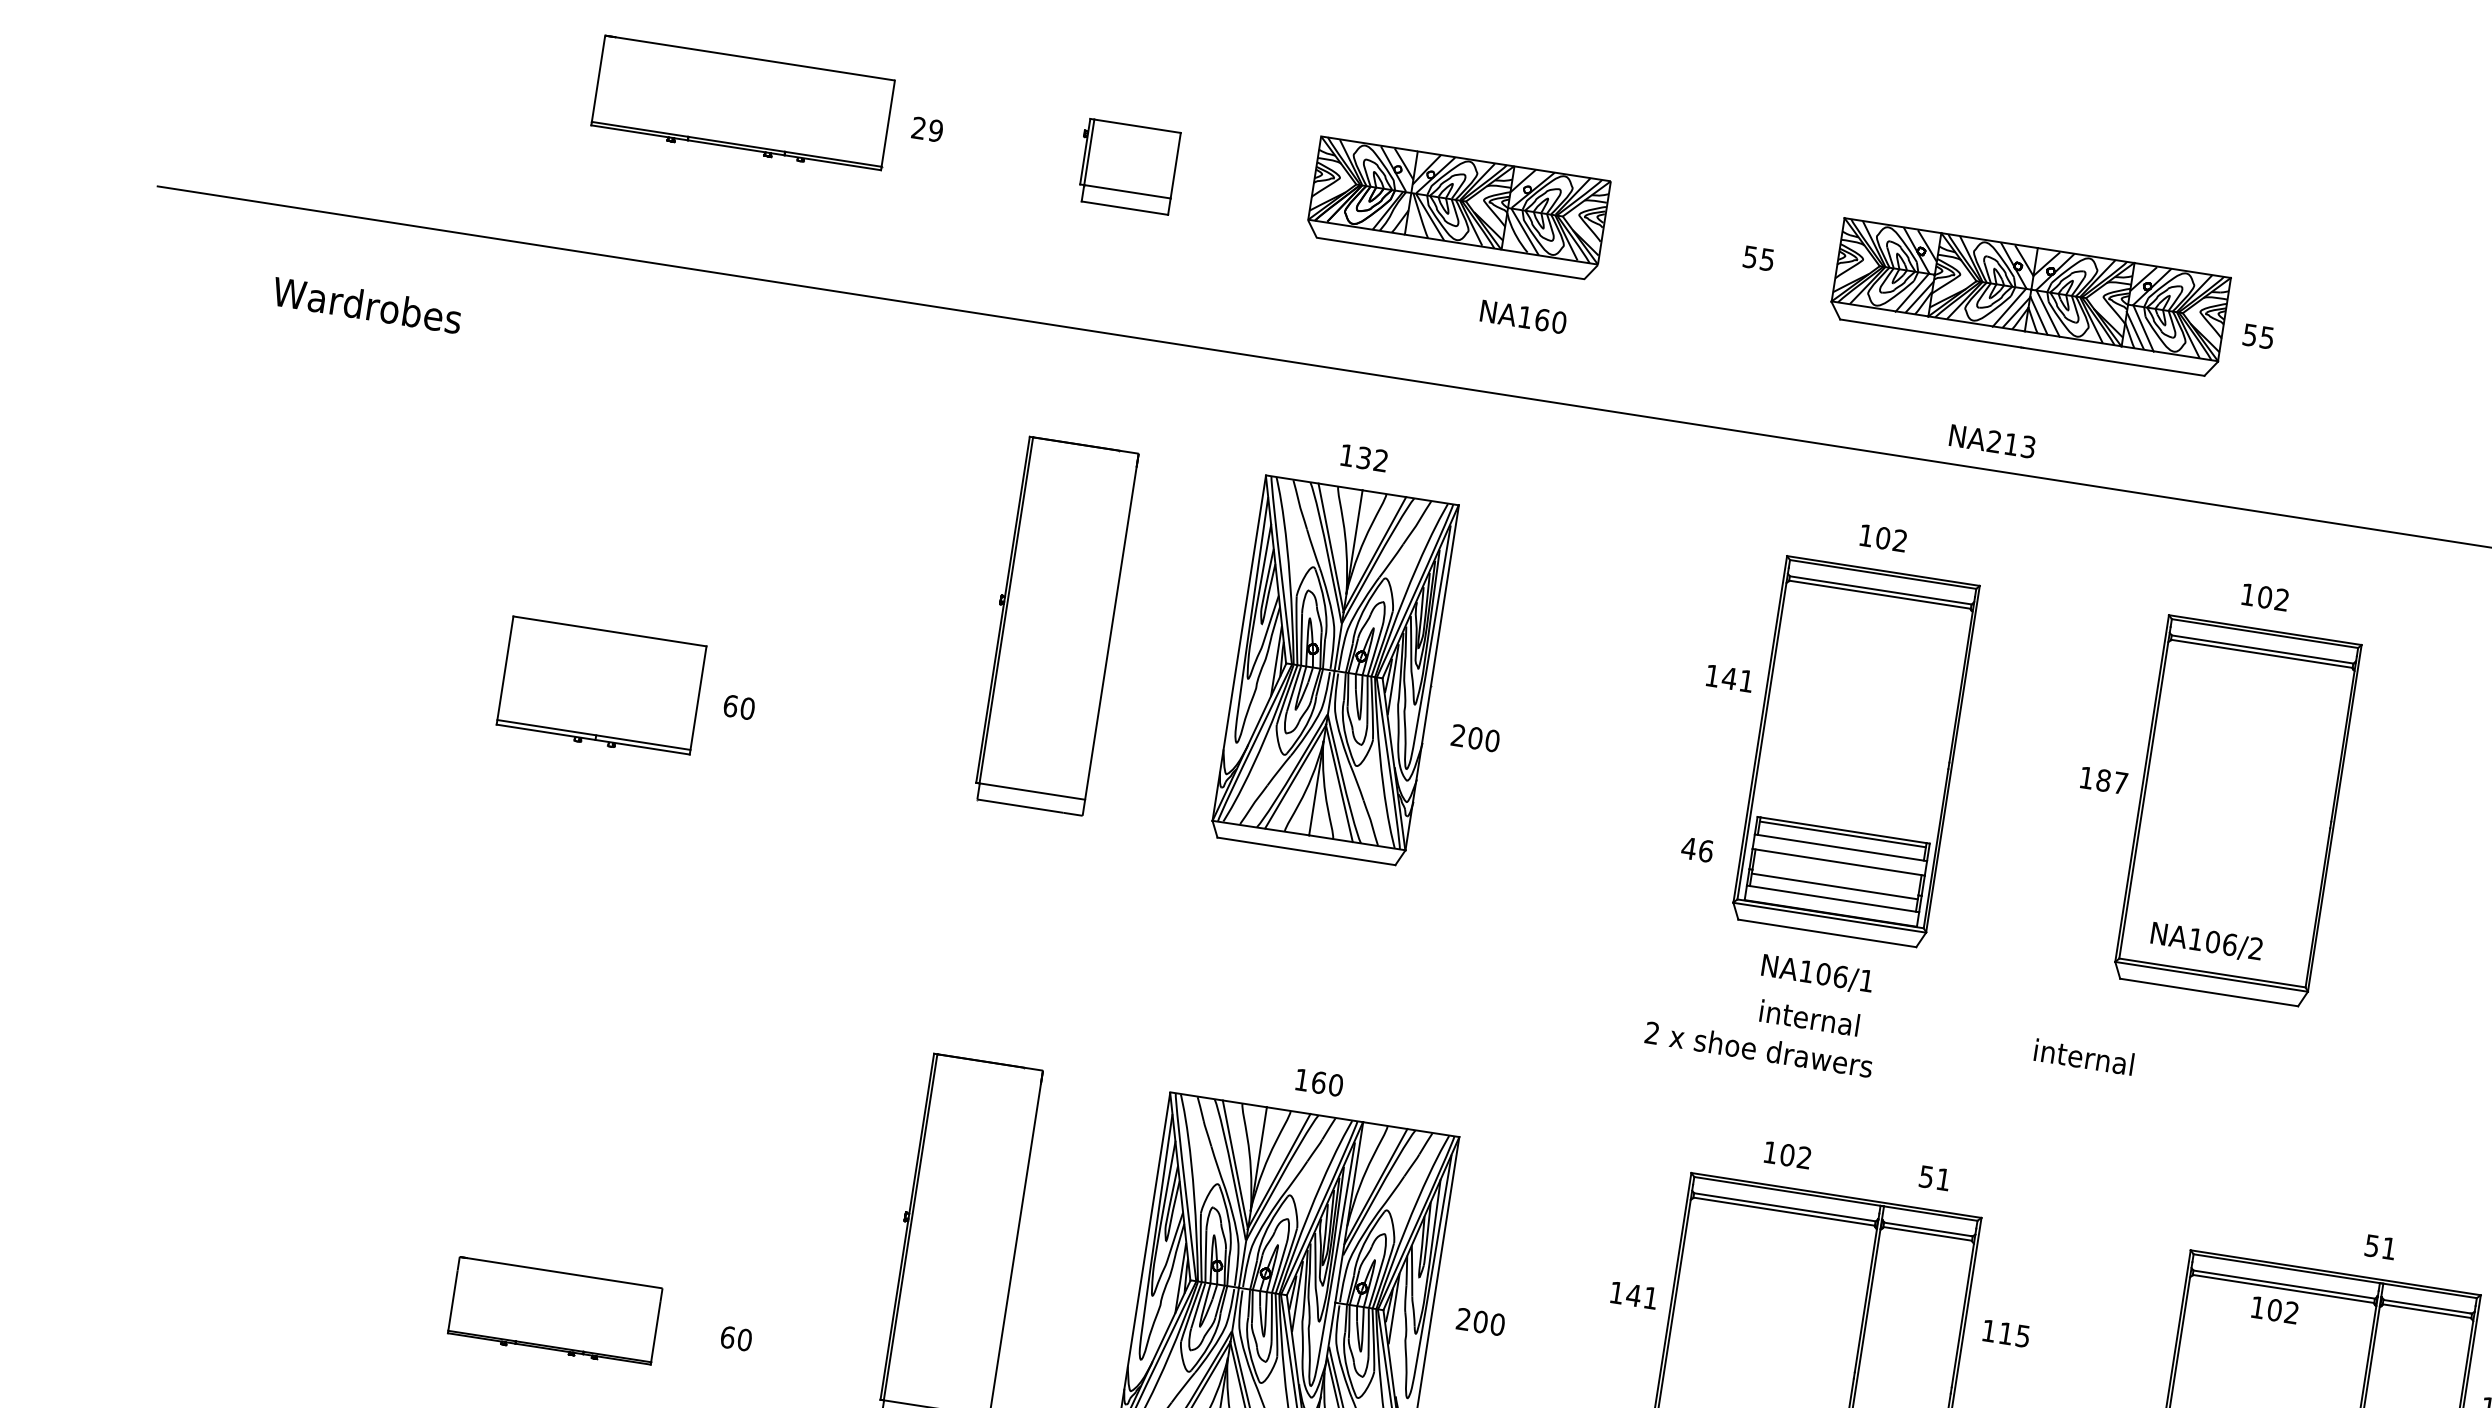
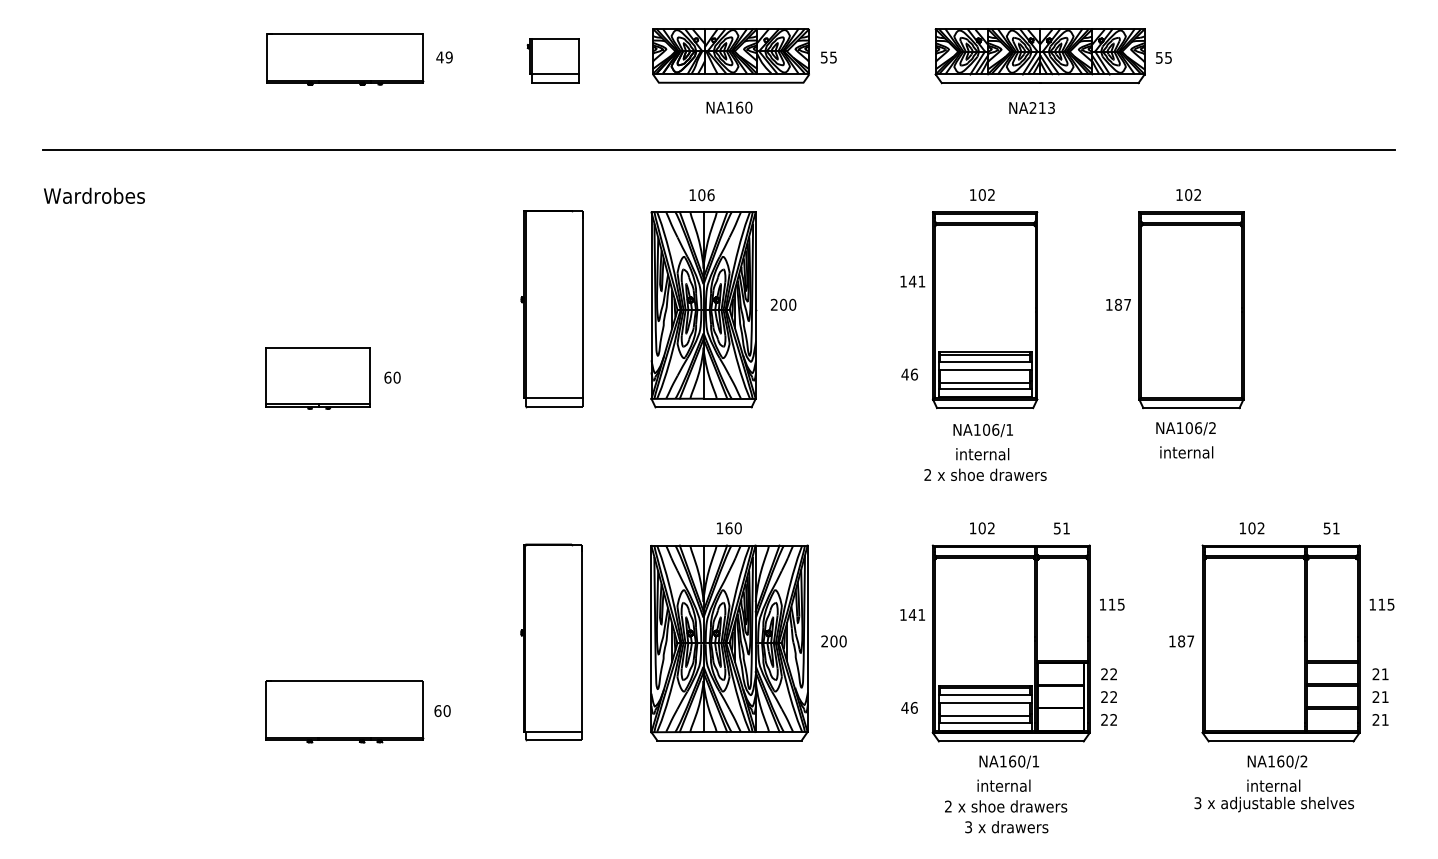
text: (917, 128) -> (439, 57), 29 -> 49
text: (1758, 258) -> (828, 57), moved
text: (367, 304) -> (94, 195), moved
text: (1523, 316) -> (729, 107), moved
text: (1991, 442) -> (1031, 108), moved
text: (1372, 460) -> (706, 195), 132 -> 106
text: (1475, 737) -> (783, 304), moved
text: (2205, 941) -> (1185, 428), moved
text: (1759, 1048) -> (985, 474), moved
text: (2083, 1057) -> (1186, 452), moved
text: (2380, 1247) -> (1331, 528), moved
text: (2273, 1310) -> (1251, 528), moved
part: (554, 1311) -> (344, 711), size x1.43

